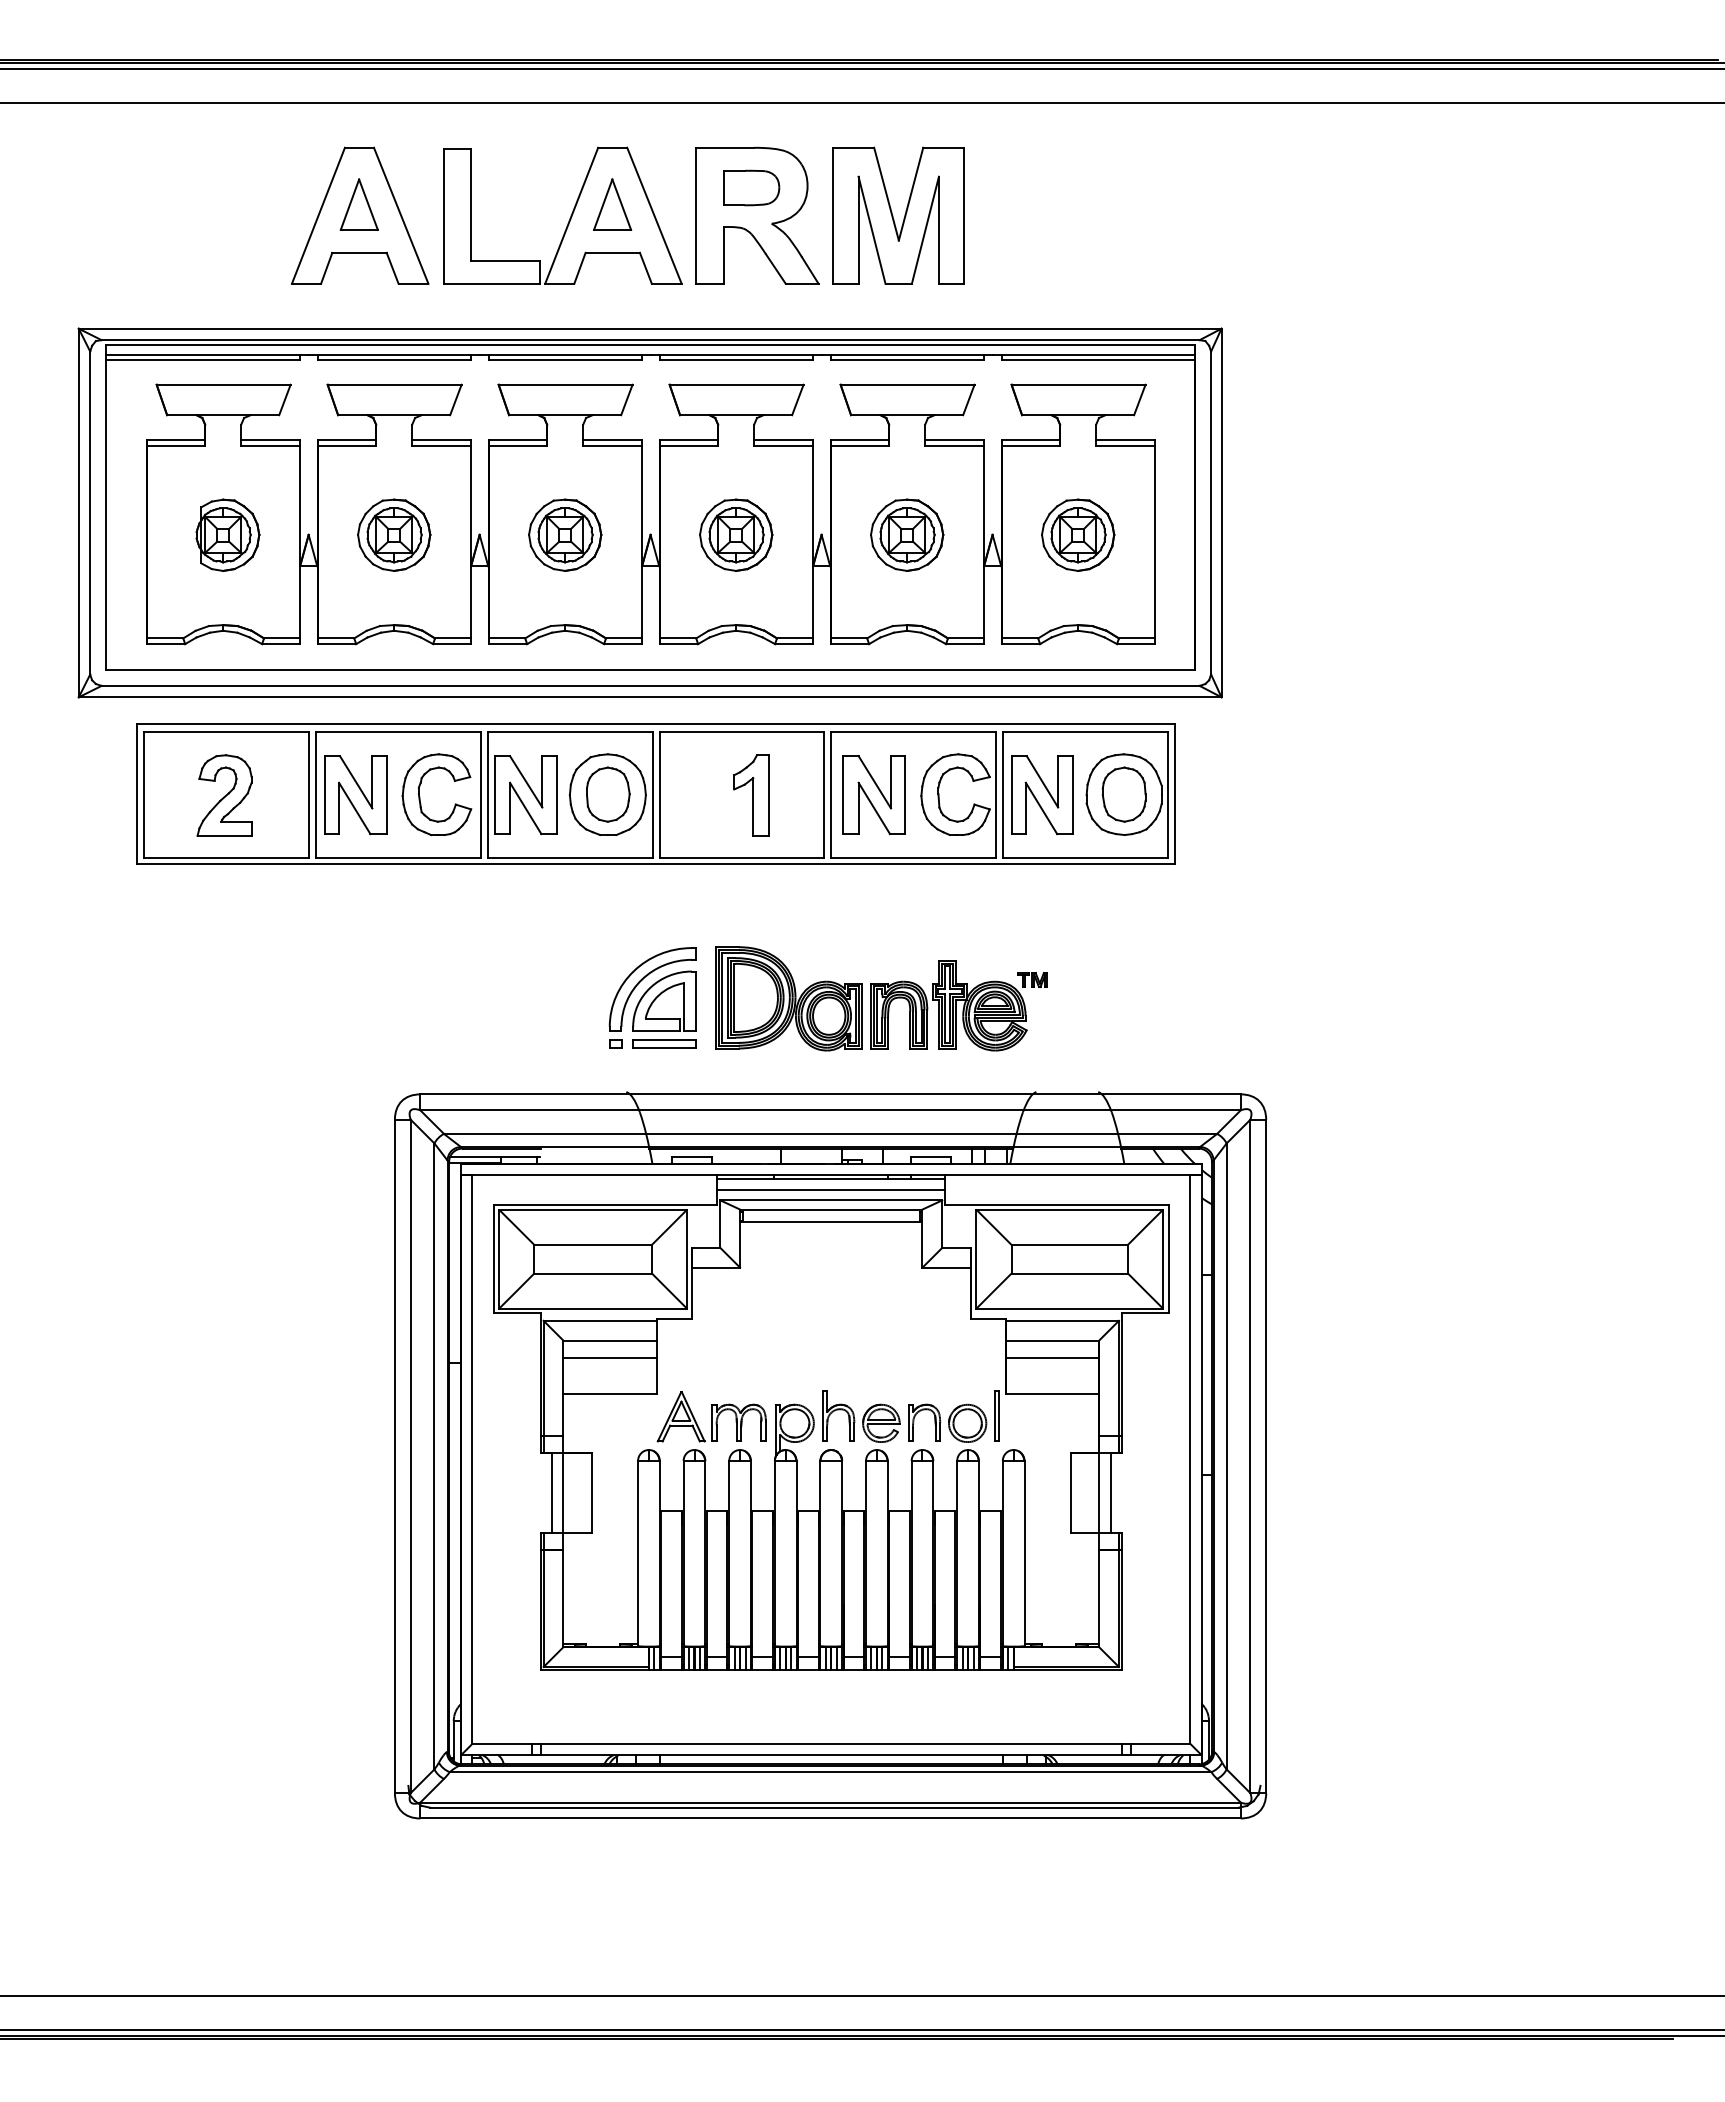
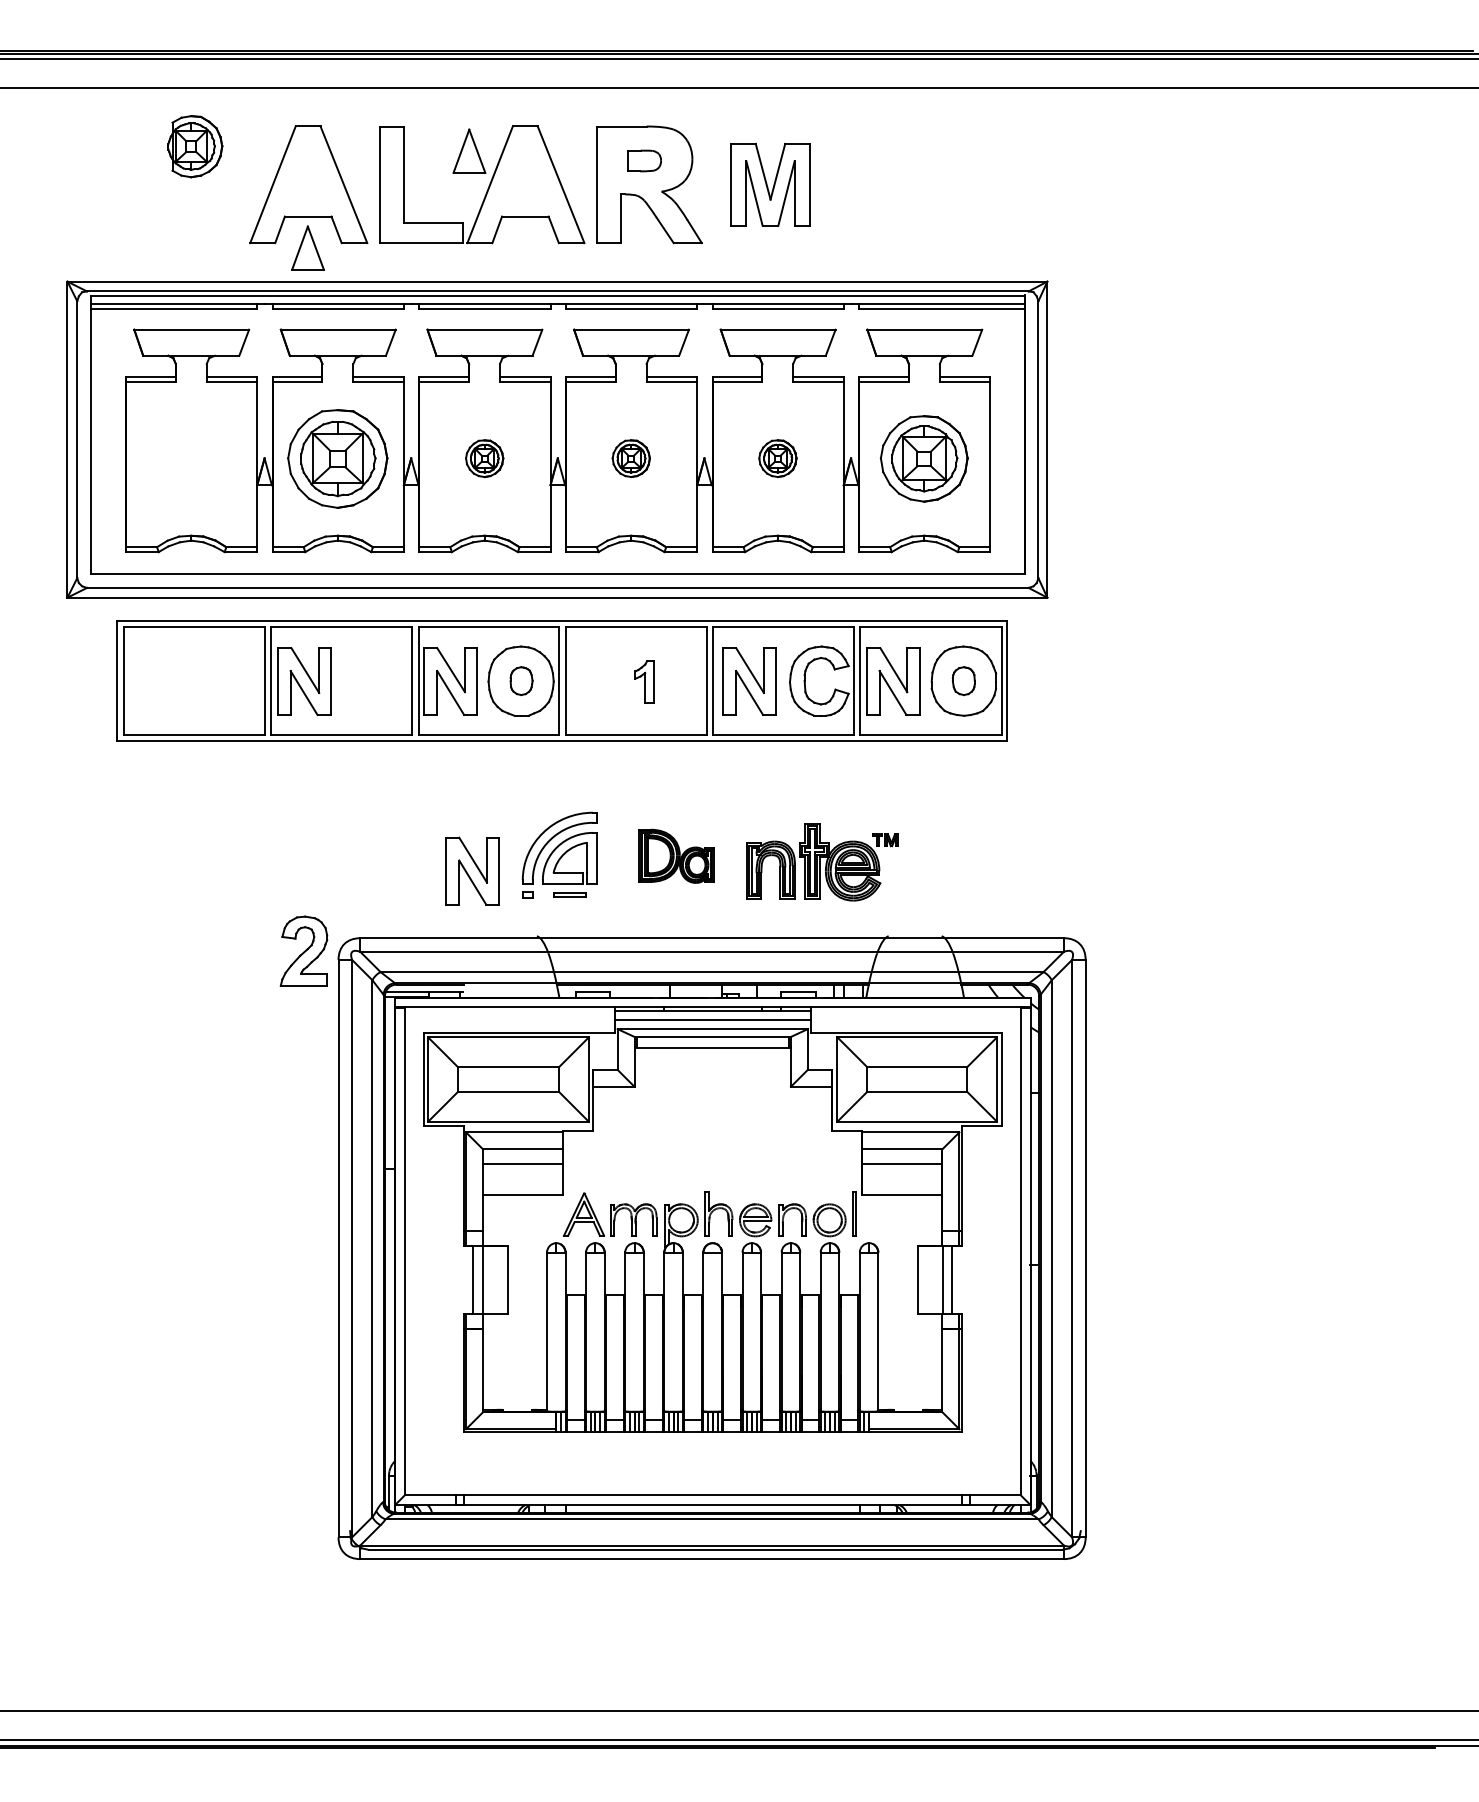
part: (751, 187) -> (644, 160), size x0.7
part: (358, 204) -> (307, 248), moved
part: (612, 204) -> (469, 151), moved
part: (898, 215) -> (770, 184), size x0.7
part: (227, 534) -> (194, 145), moved
part: (394, 534) -> (338, 458), size x1.6
part: (565, 534) -> (484, 458), size x0.6
part: (736, 534) -> (631, 458), size x0.6
part: (907, 534) -> (778, 458), size x0.6
part: (1078, 534) -> (924, 458), size x1.4
part: (608, 794) -> (521, 681), size x0.6
part: (1123, 794) -> (963, 681), size x0.6
part: (224, 795) -> (303, 951), moved
part: (751, 795) -> (644, 681), size x0.6
part: (420, 796) -> (360, 682), removed
part: (788, 998) -> (676, 855), size x0.6
part: (550, 1016) -> (471, 871), added
part: (664, 1043) -> (569, 894), size x0.6

